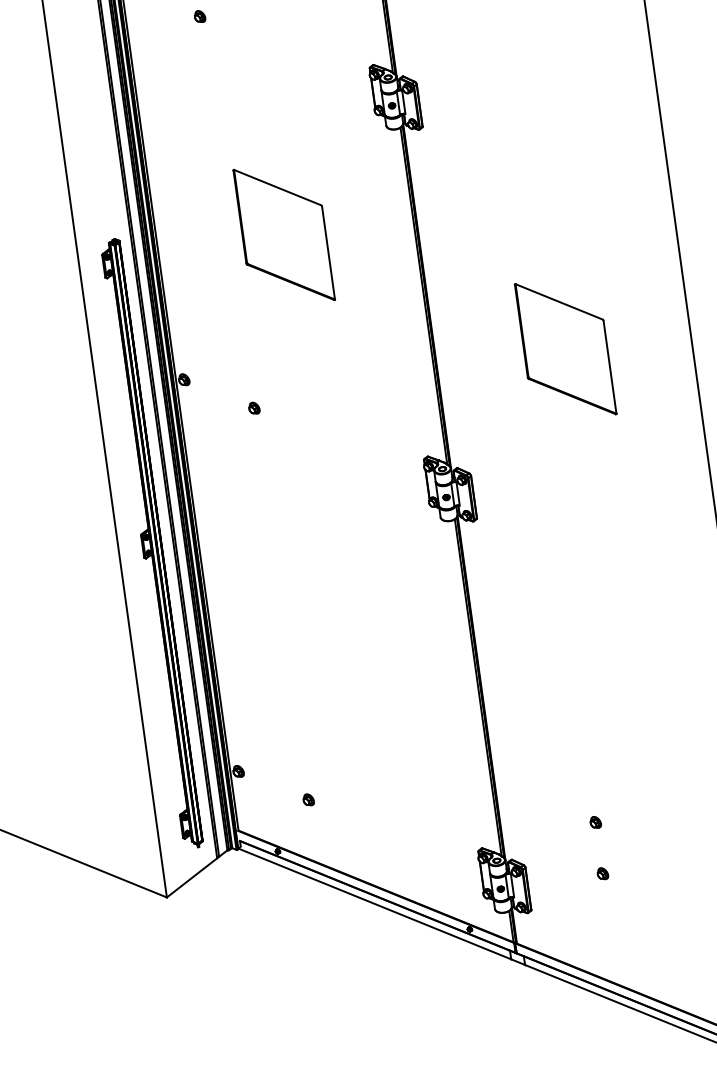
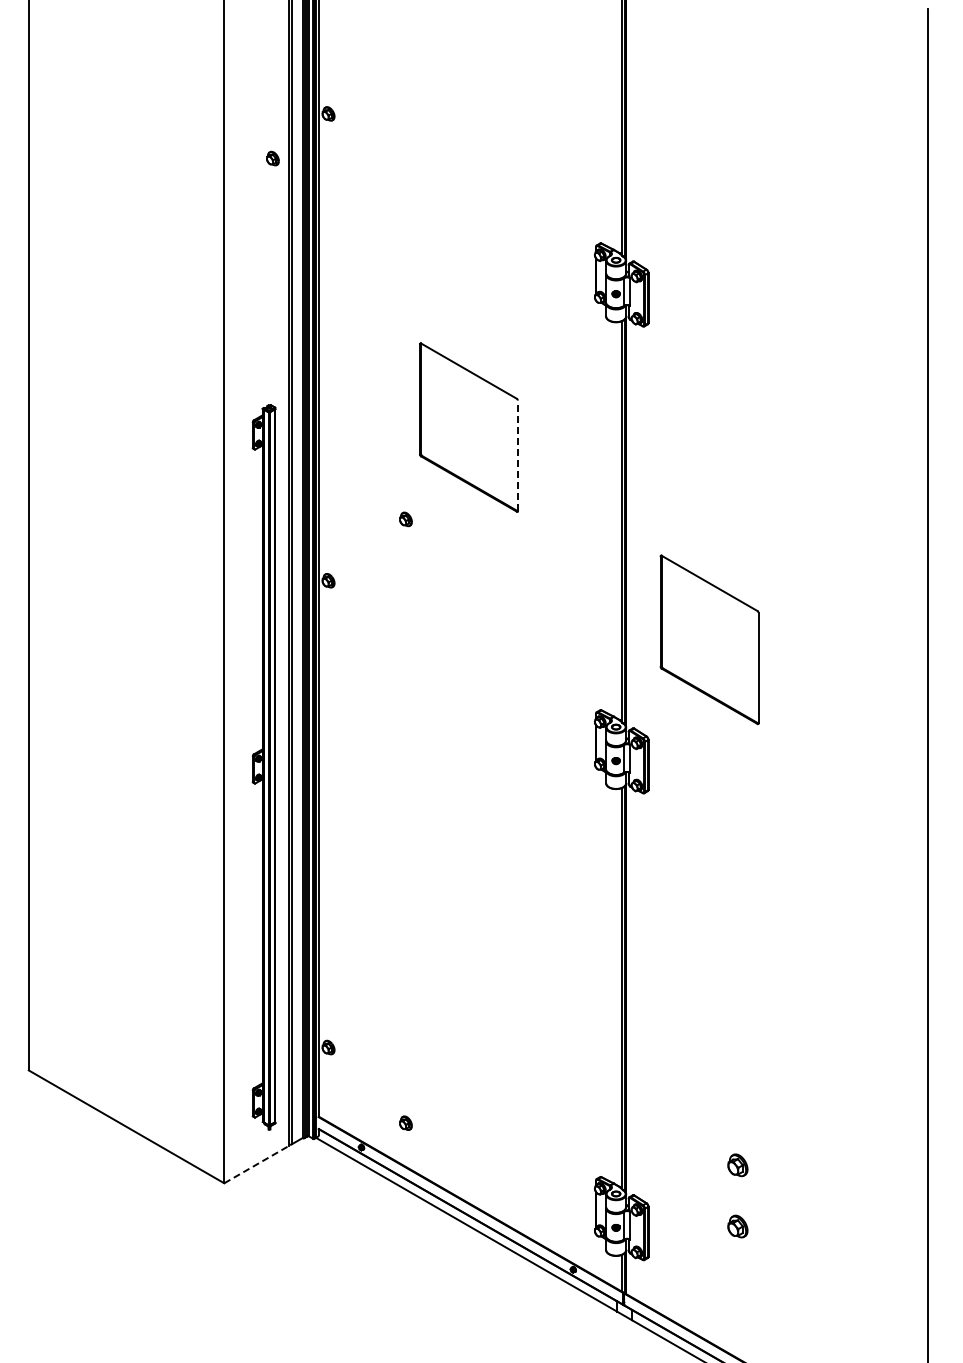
part: (199, 16) -> (272, 158), moved
line: (328, 252) -> (517, 455), solid -> dashed
part: (565, 348) -> (709, 639), moved
part: (253, 408) -> (405, 519), moved
part: (308, 799) -> (405, 1122), moved
part: (595, 821) -> (737, 1164), size x1.6
part: (602, 873) -> (737, 1225), size x1.6
line: (191, 877) -> (256, 1164), solid -> dashed

